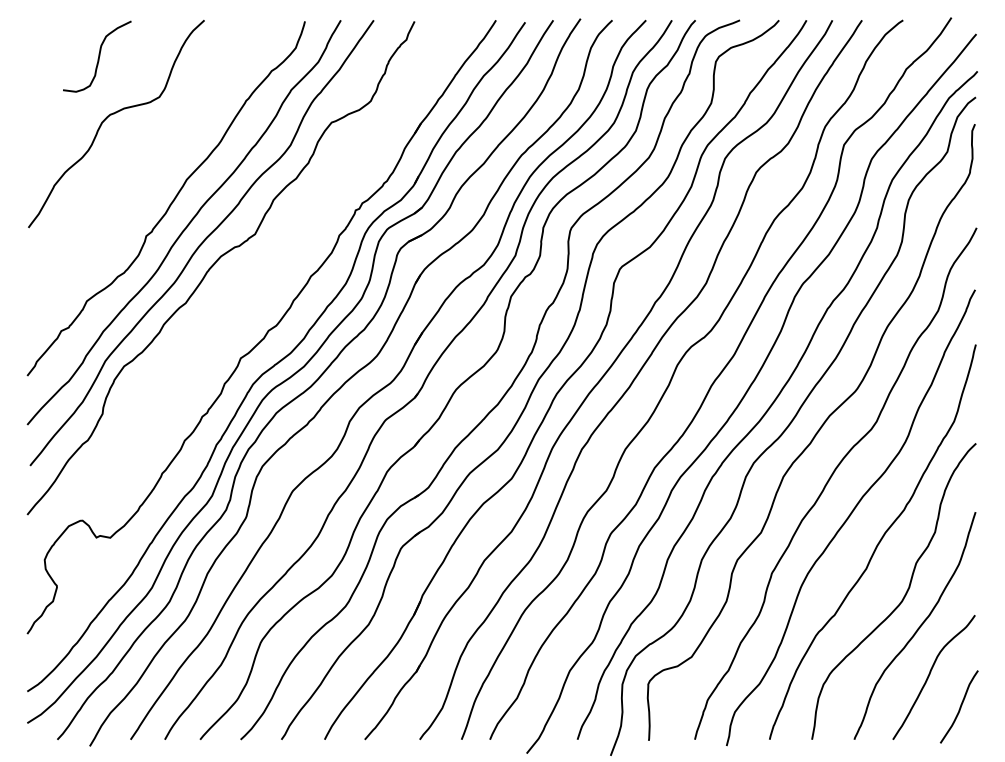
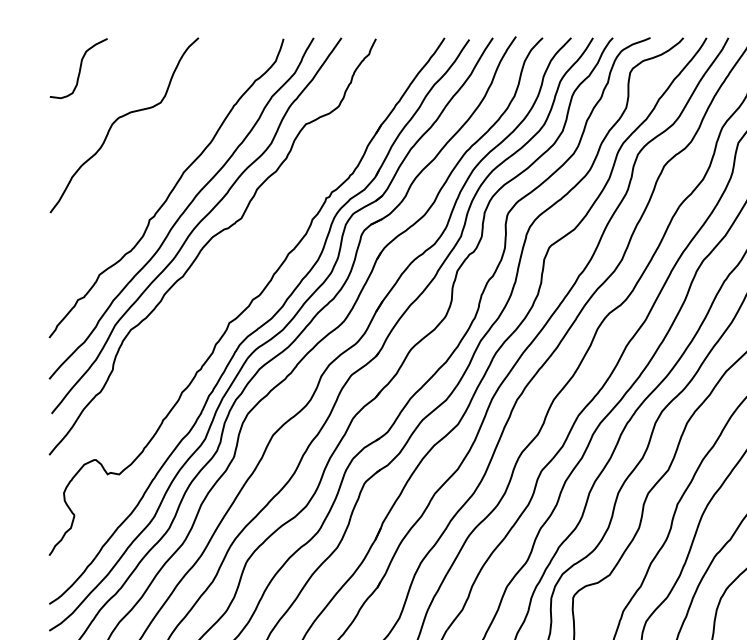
curve: (98, 56) -> (79, 68), moved

